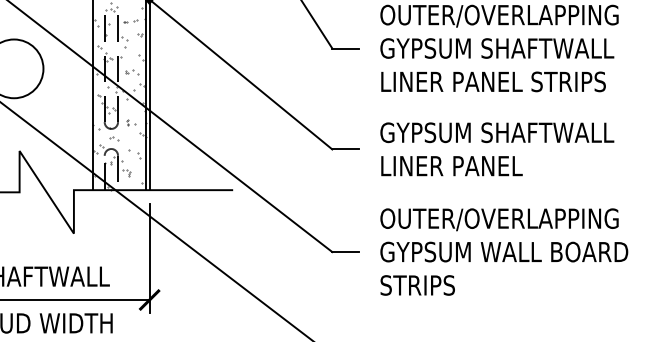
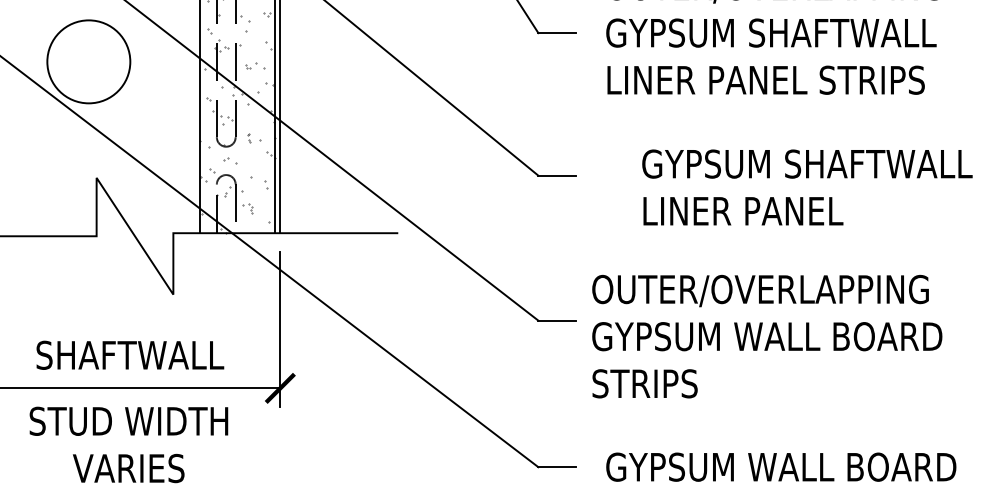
text: (497, 149) -> (807, 187), moved
text: (504, 251) -> (767, 336), moved

